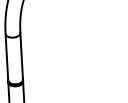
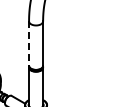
line: (7, 58) -> (29, 44), solid -> dashed

